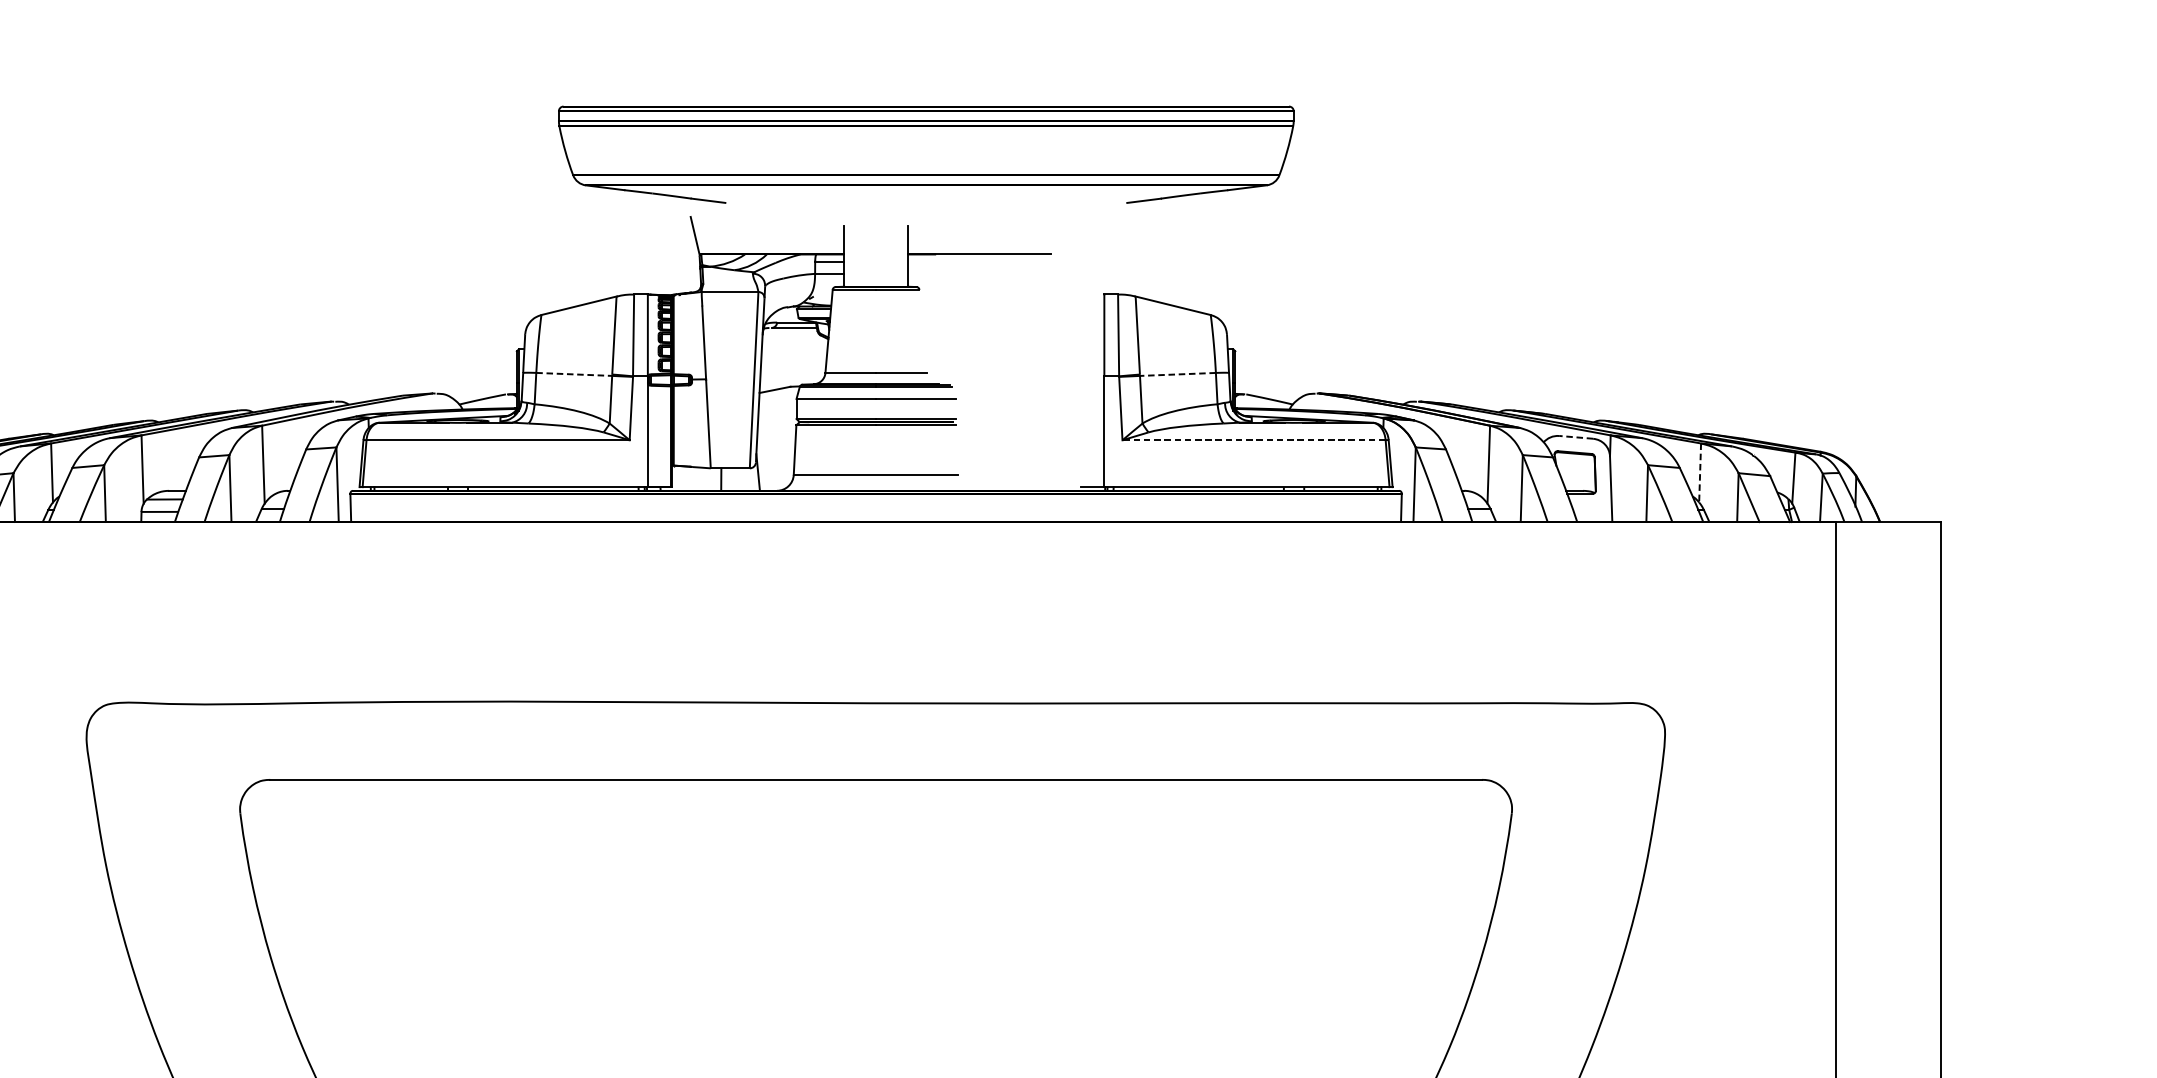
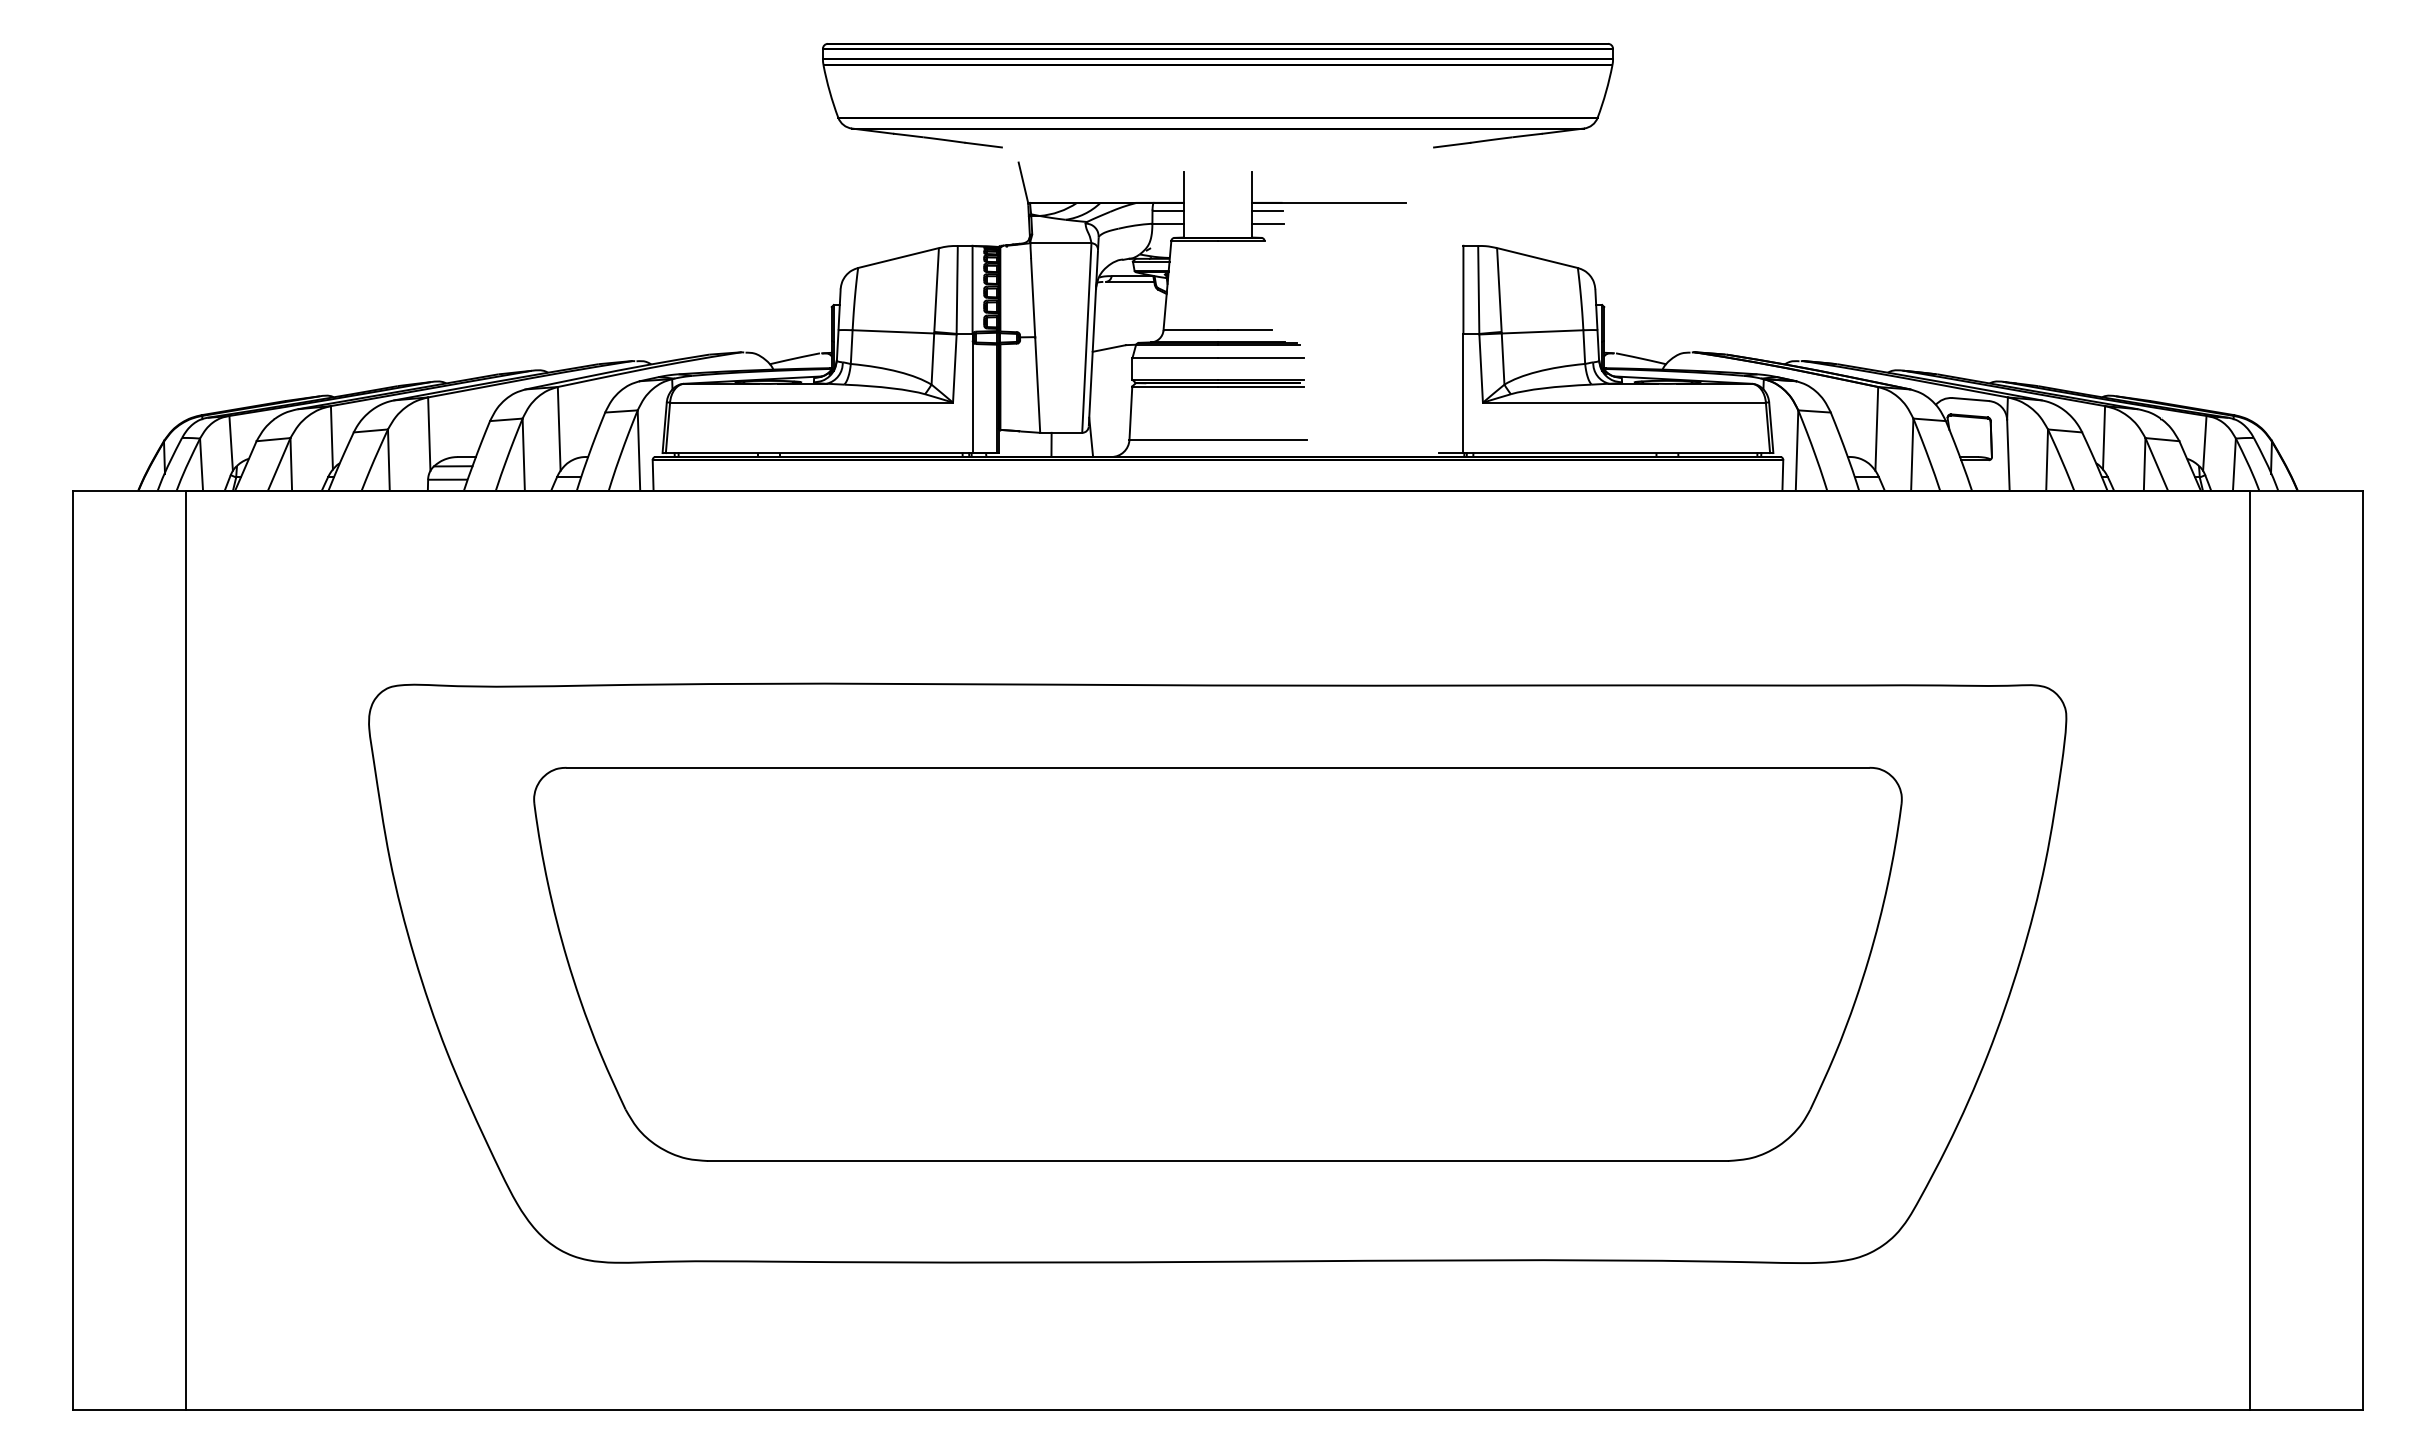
part: (925, 154) -> (1217, 95), moved
line: (922, 261) -> (1267, 210), added
line: (922, 273) -> (1267, 223), added
line: (574, 374) -> (893, 331), dashed -> solid
line: (1177, 374) -> (1542, 331), dashed -> solid
line: (1575, 437) -> (1970, 399), dashed -> solid
line: (1253, 440) -> (1623, 402), dashed -> solid
line: (1700, 472) -> (2104, 437), dashed -> solid

